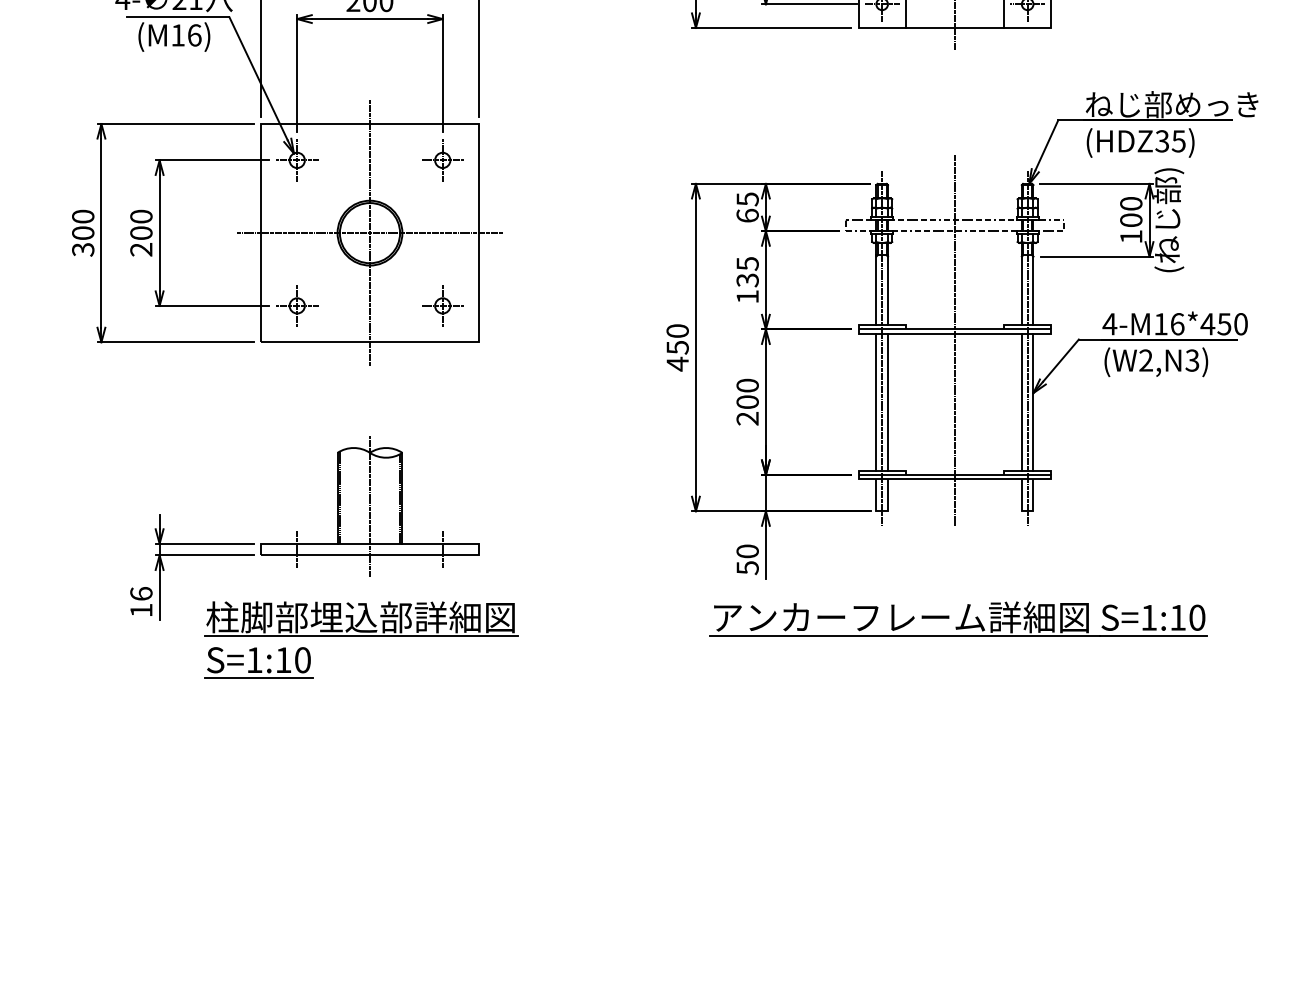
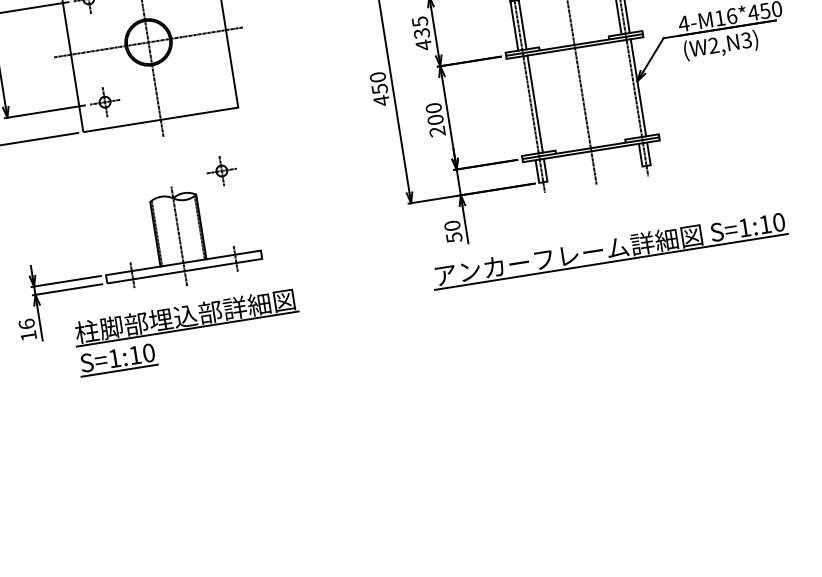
text: (747, 296) -> (423, 44), 135 -> 435
part: (442, 305) -> (221, 170), moved
line: (876, 401) -> (526, 104), removed
line: (1021, 401) -> (629, 88), removed

